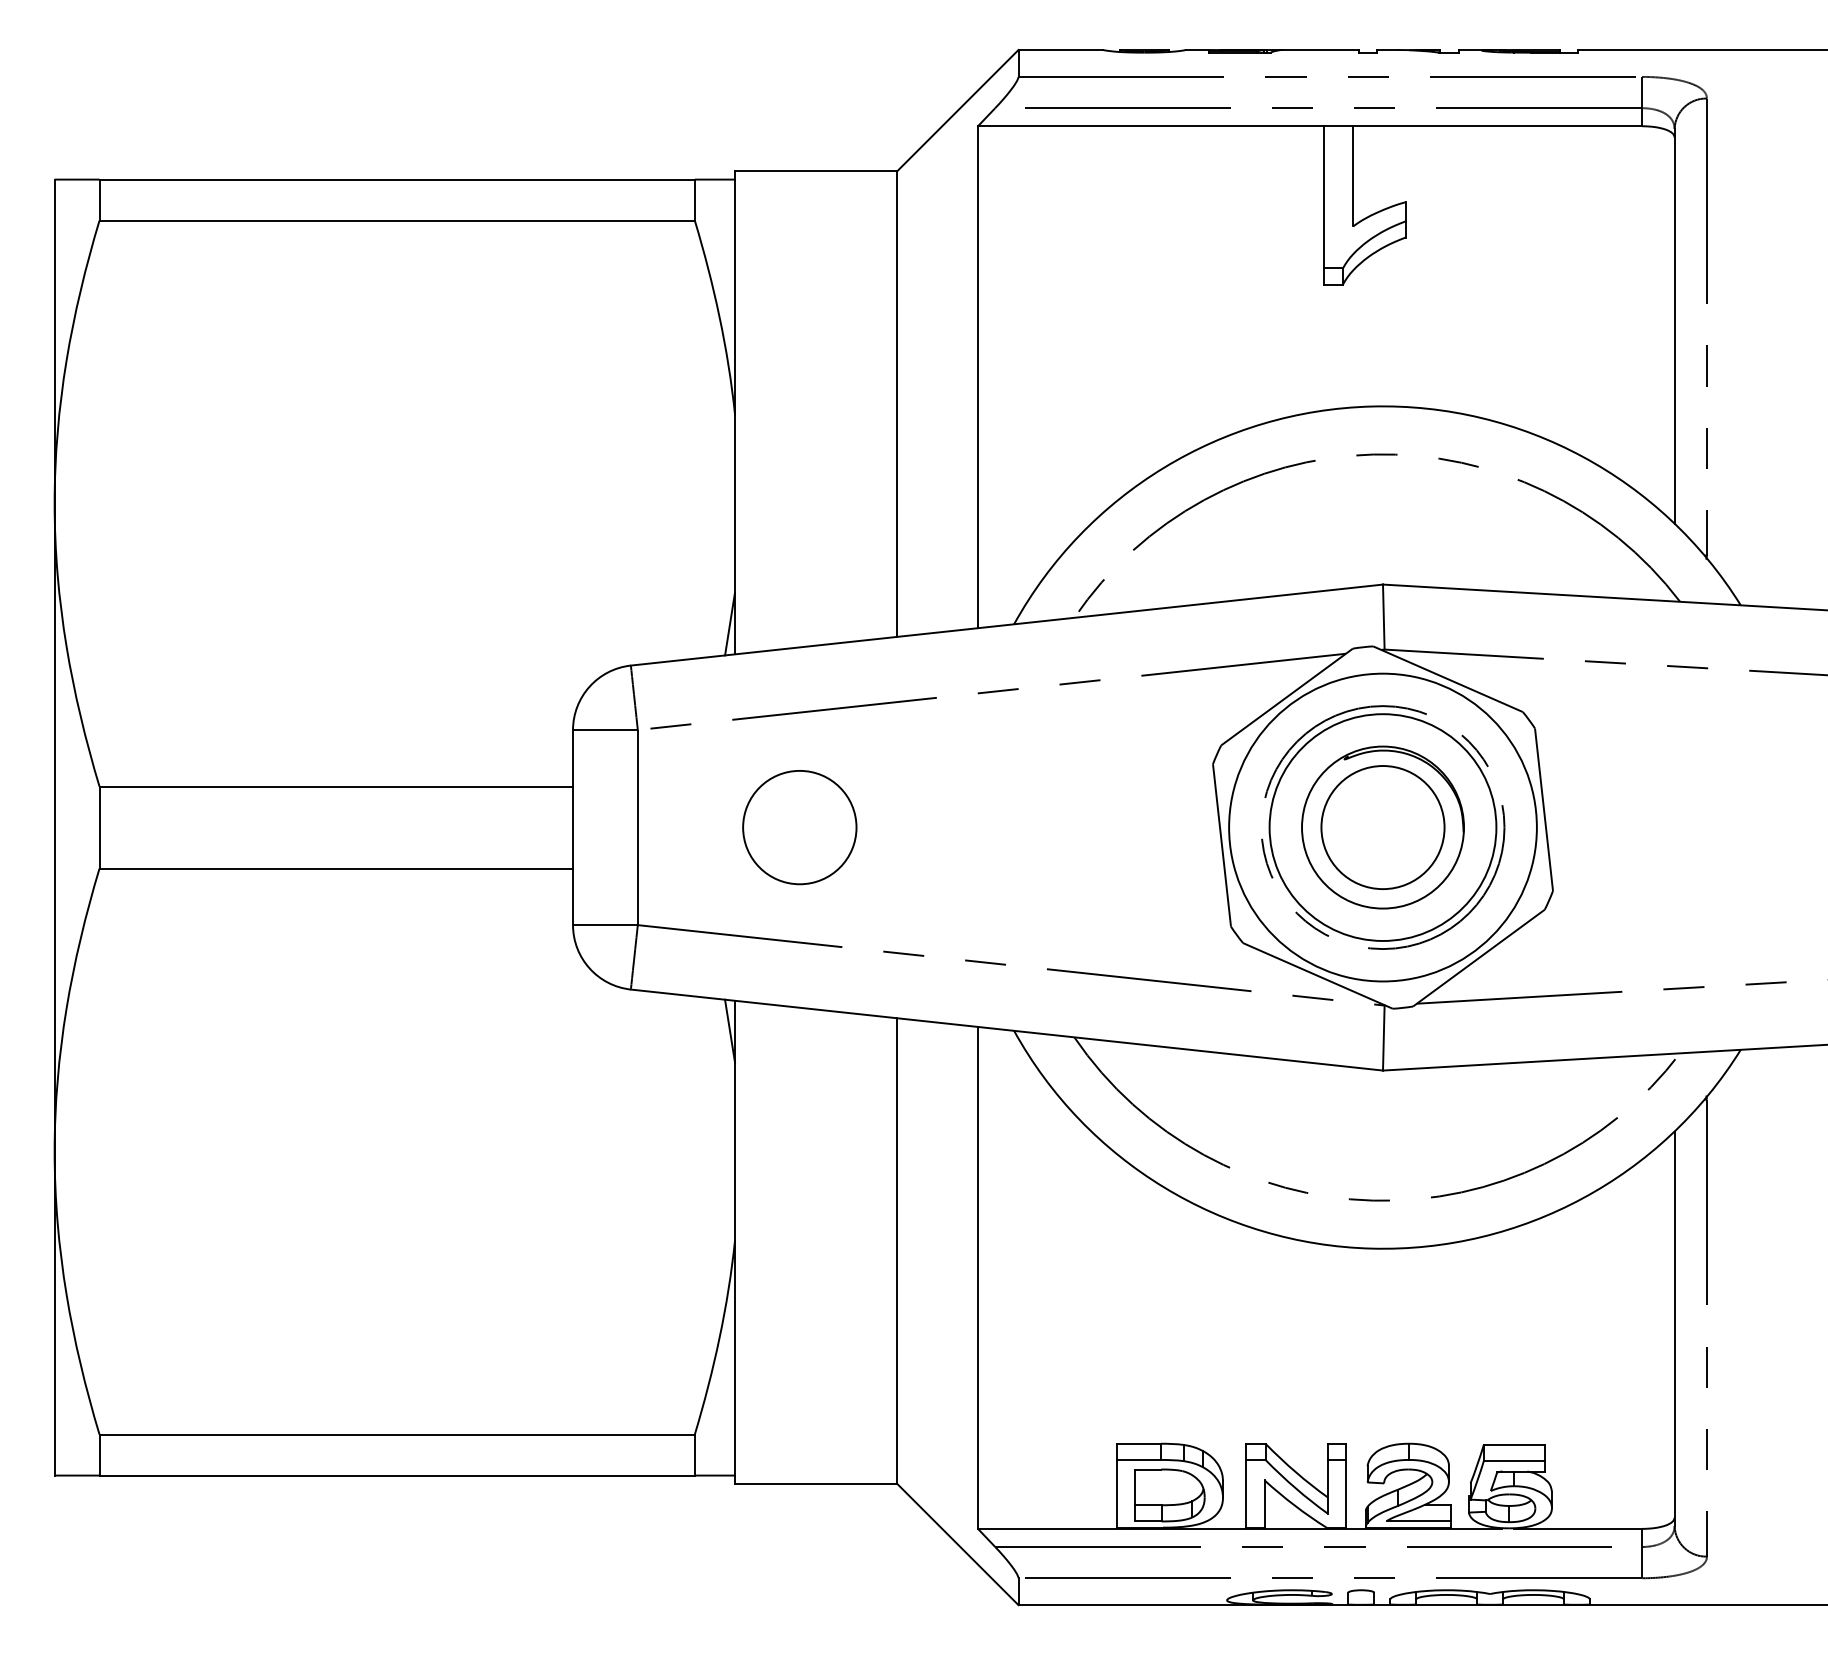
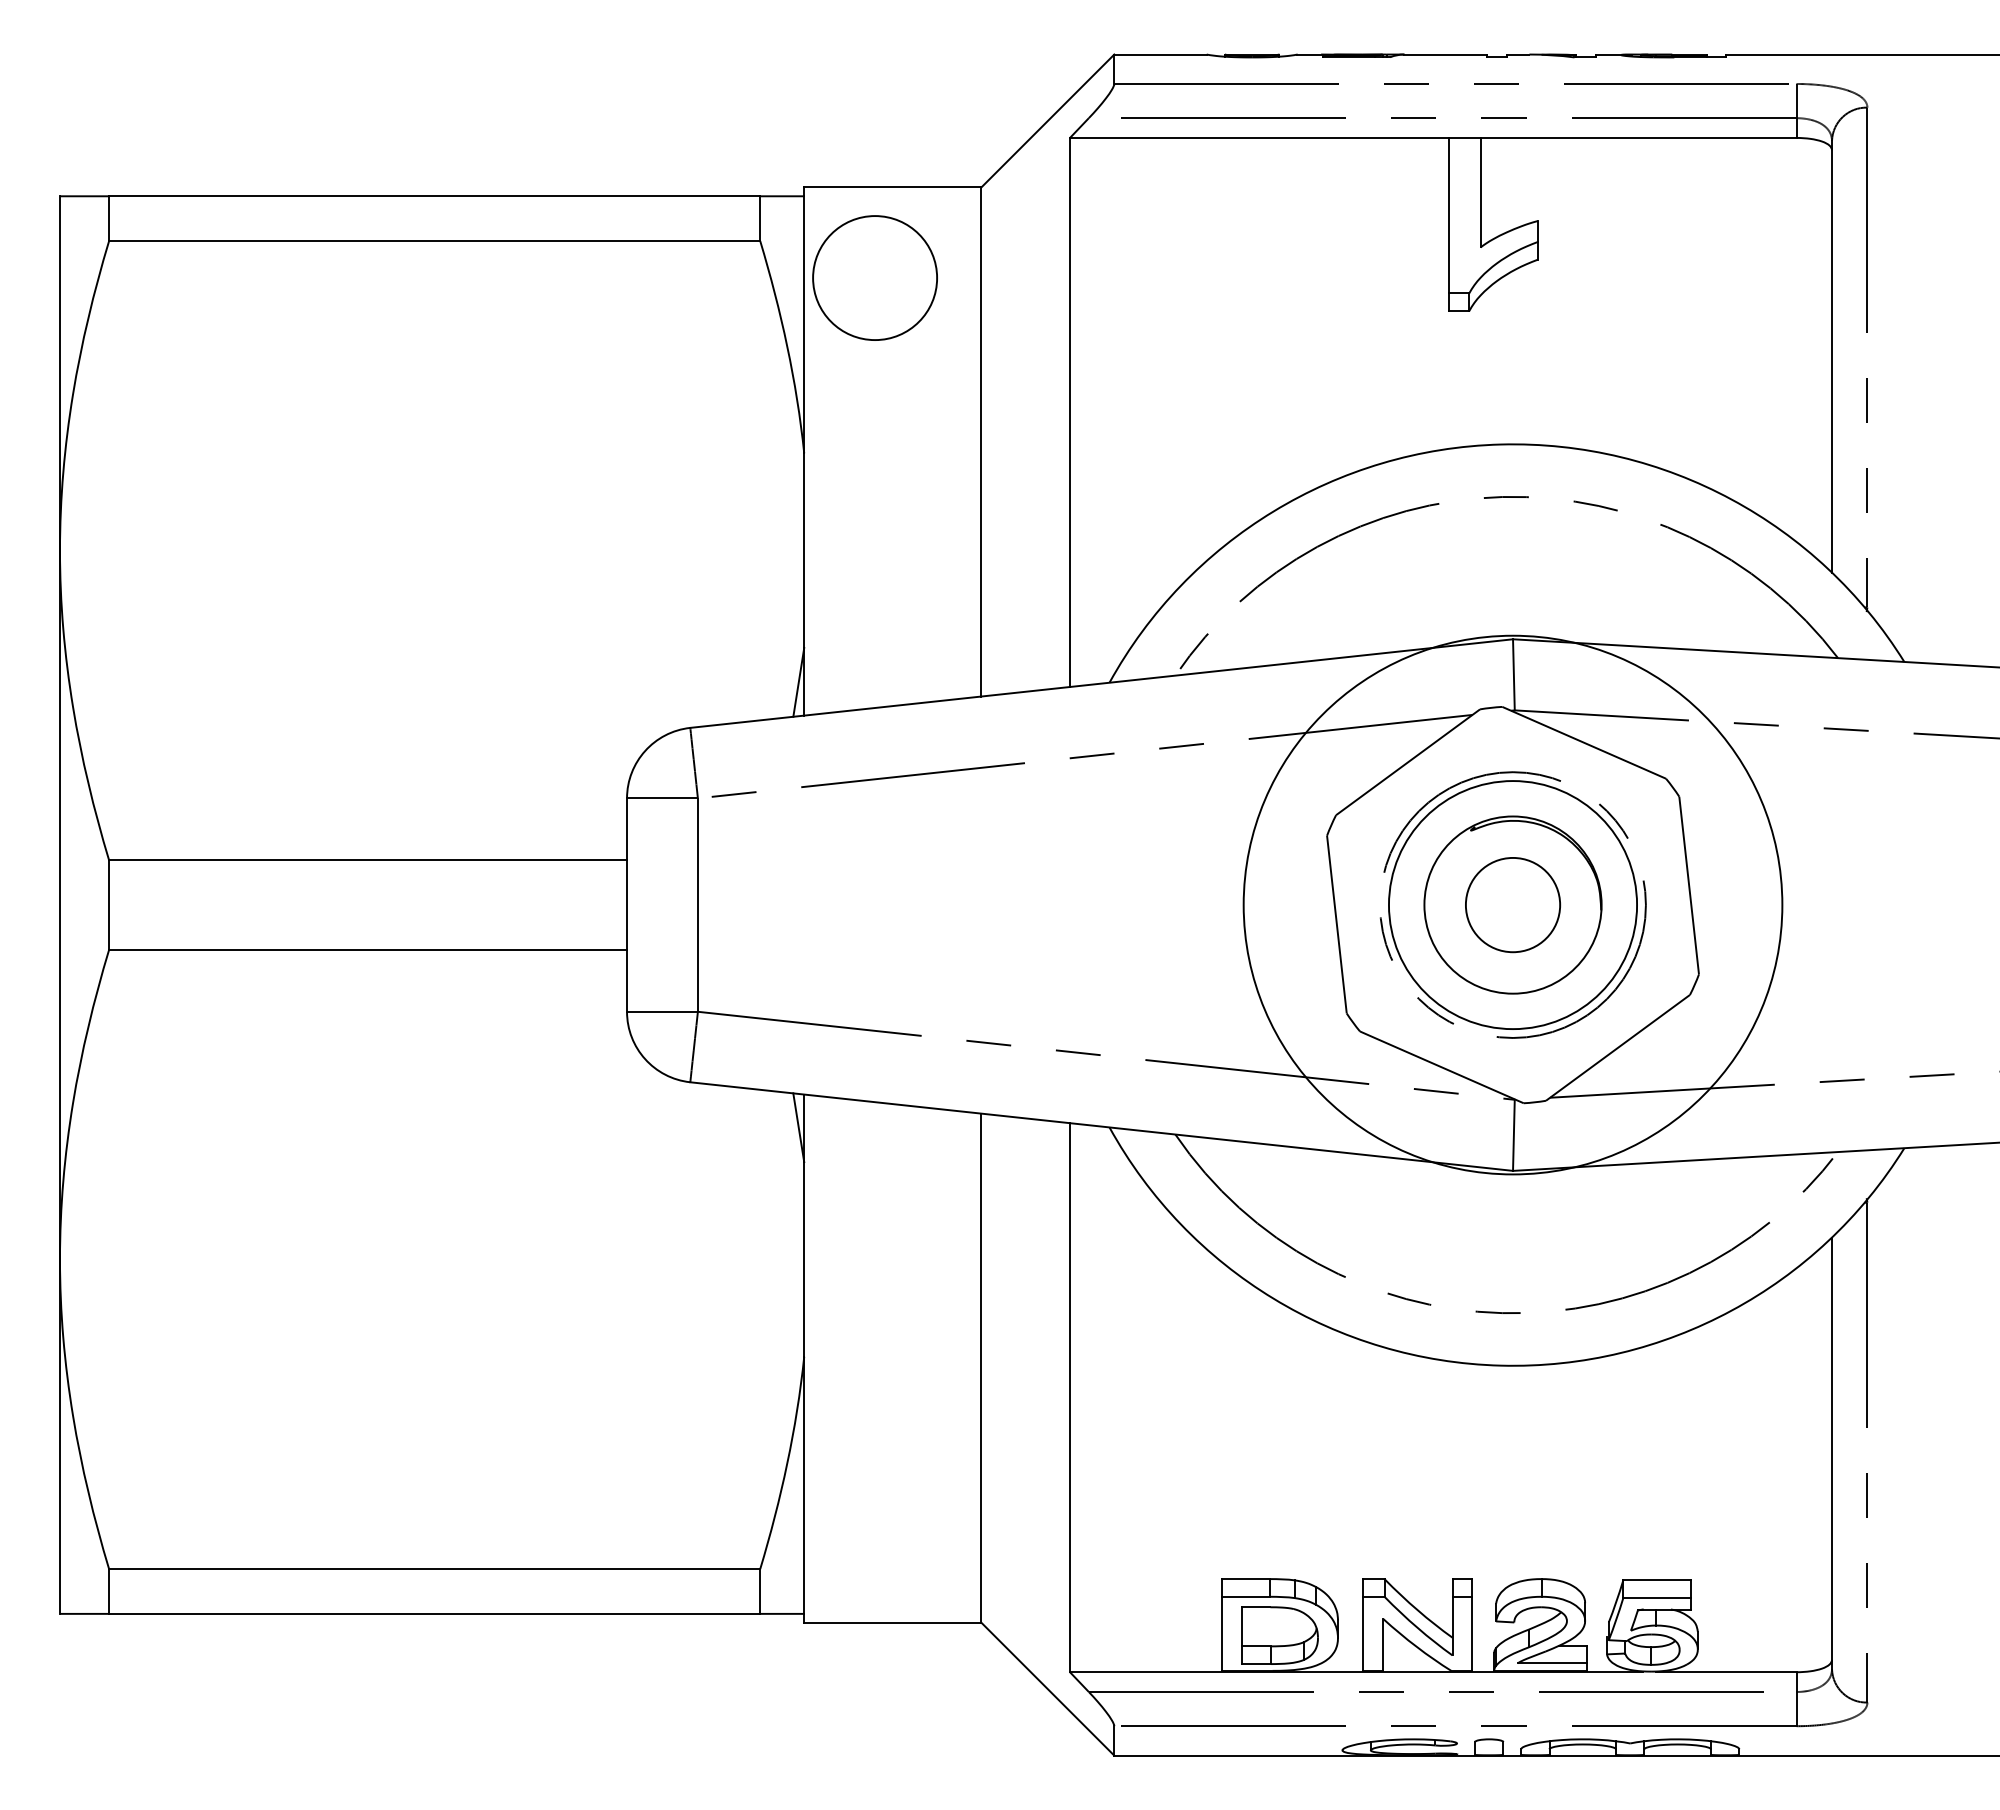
circle: (799, 827) -> (874, 277), moved
circle: (1382, 827) -> (1512, 904), size x0.7
circle: (1382, 827) -> (1512, 904), size x1.6

